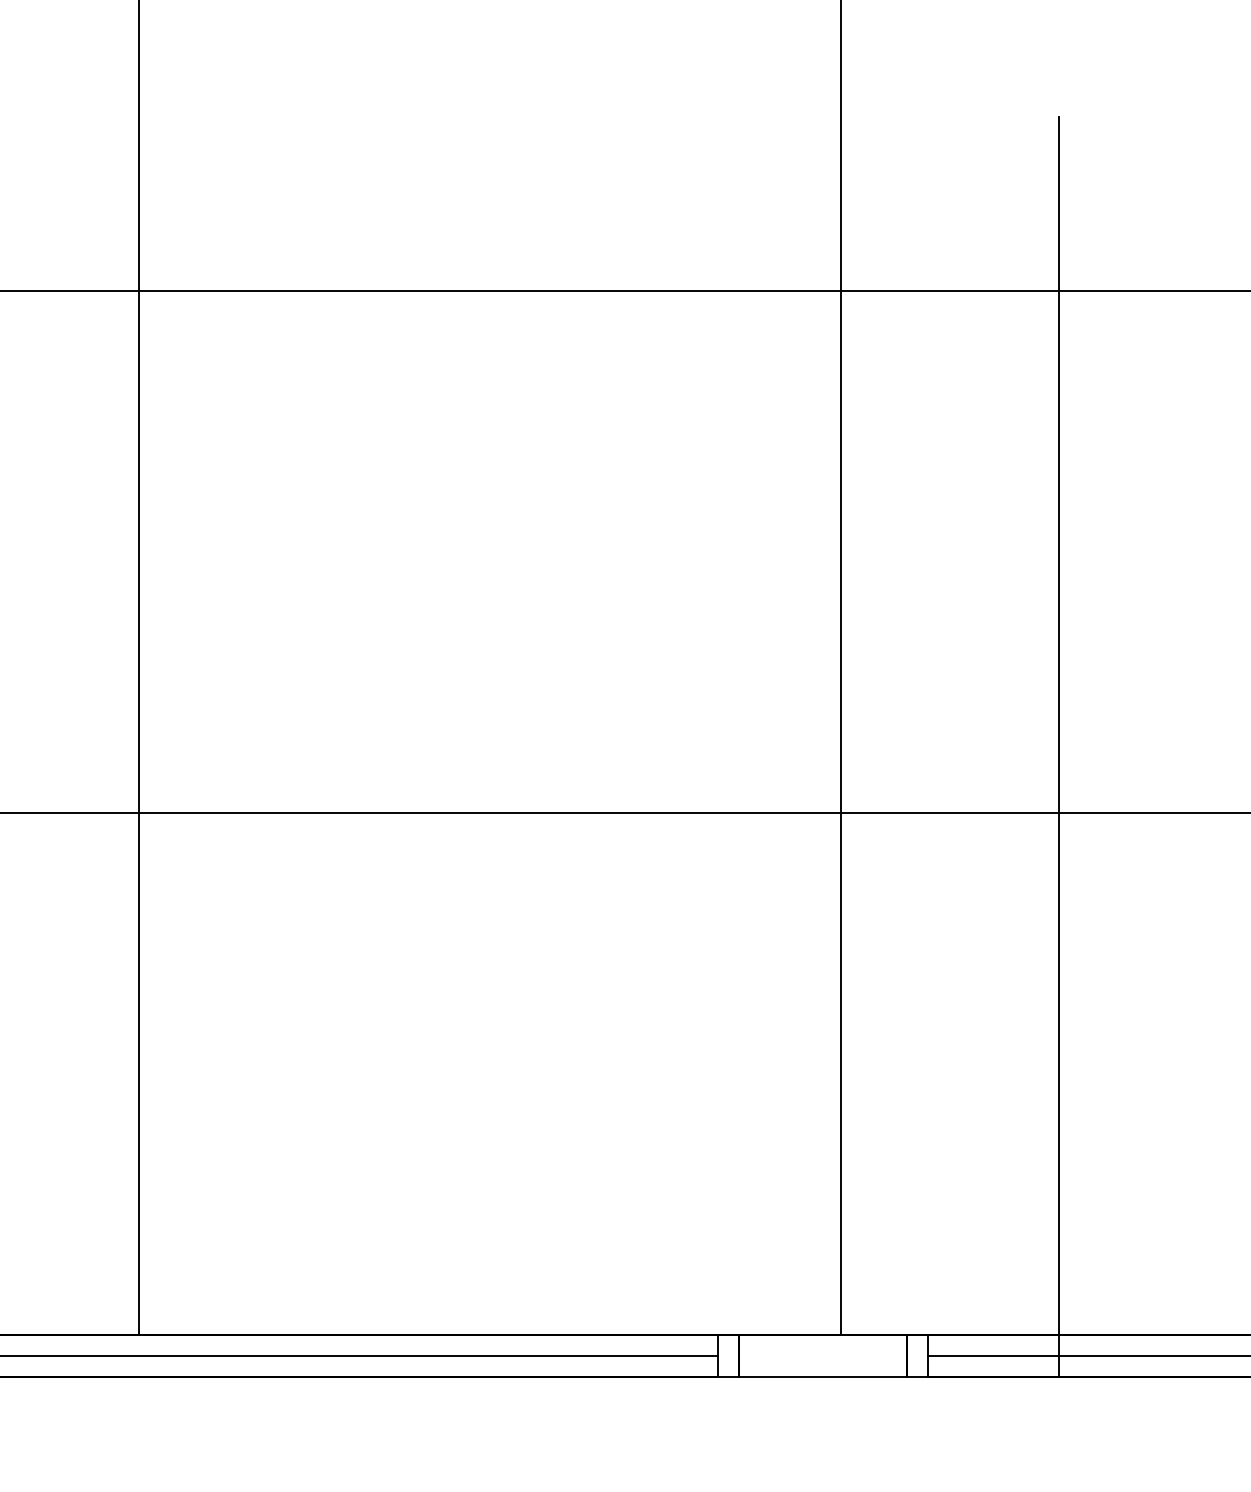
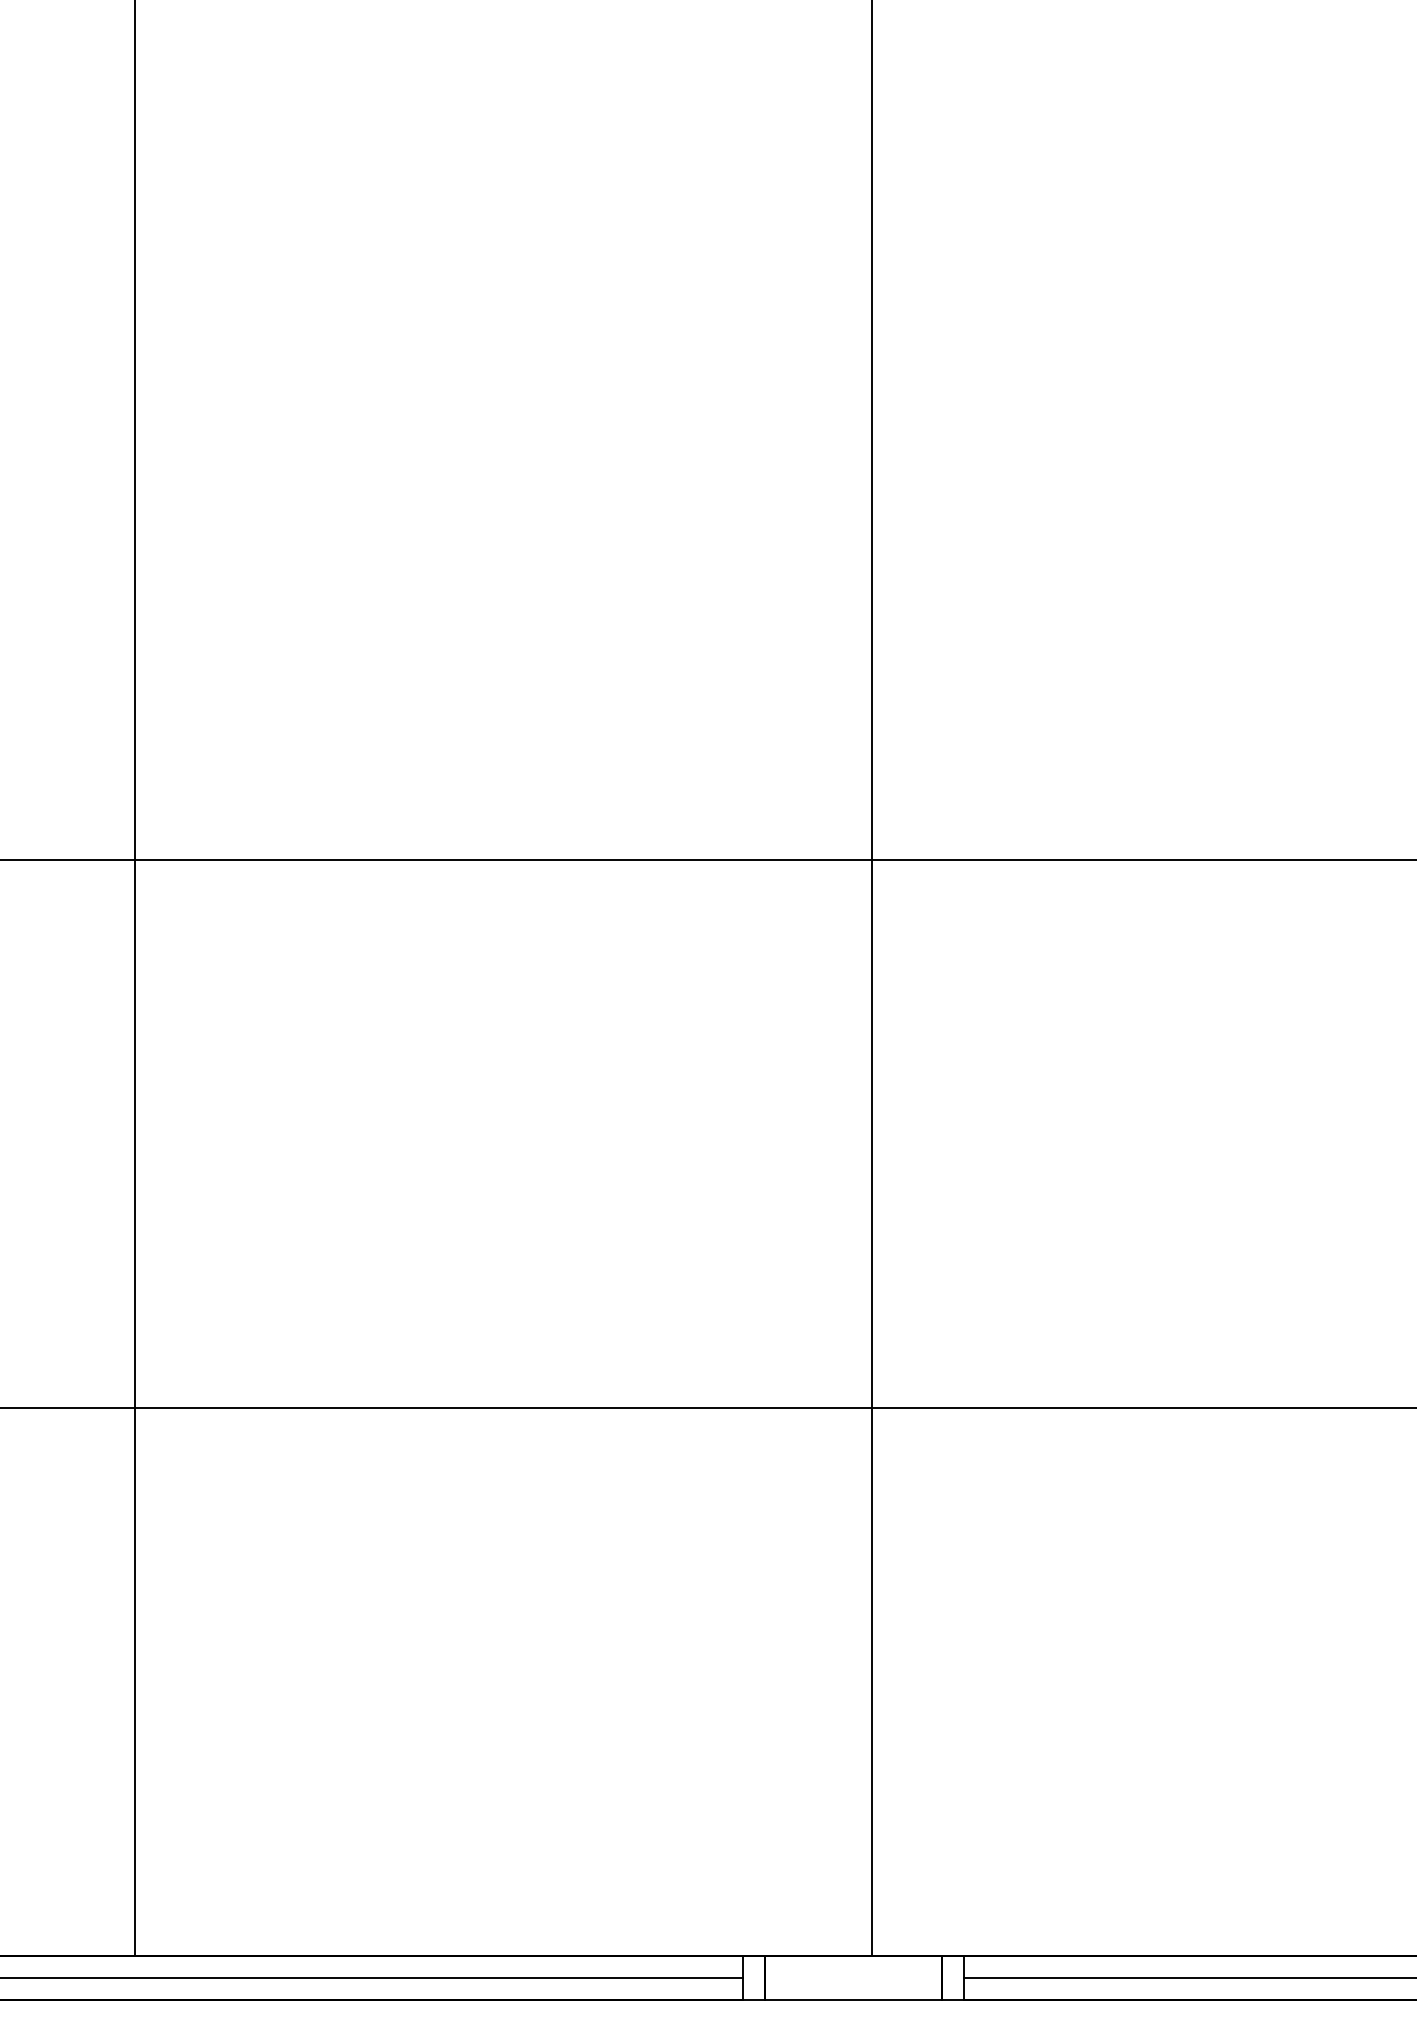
line: (1059, 746) -> (1102, 1338), removed

